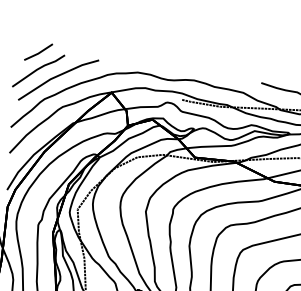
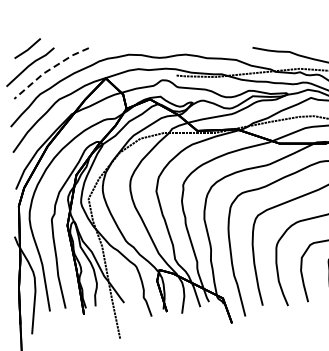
line: (57, 76) -> (49, 70), solid -> dashed

